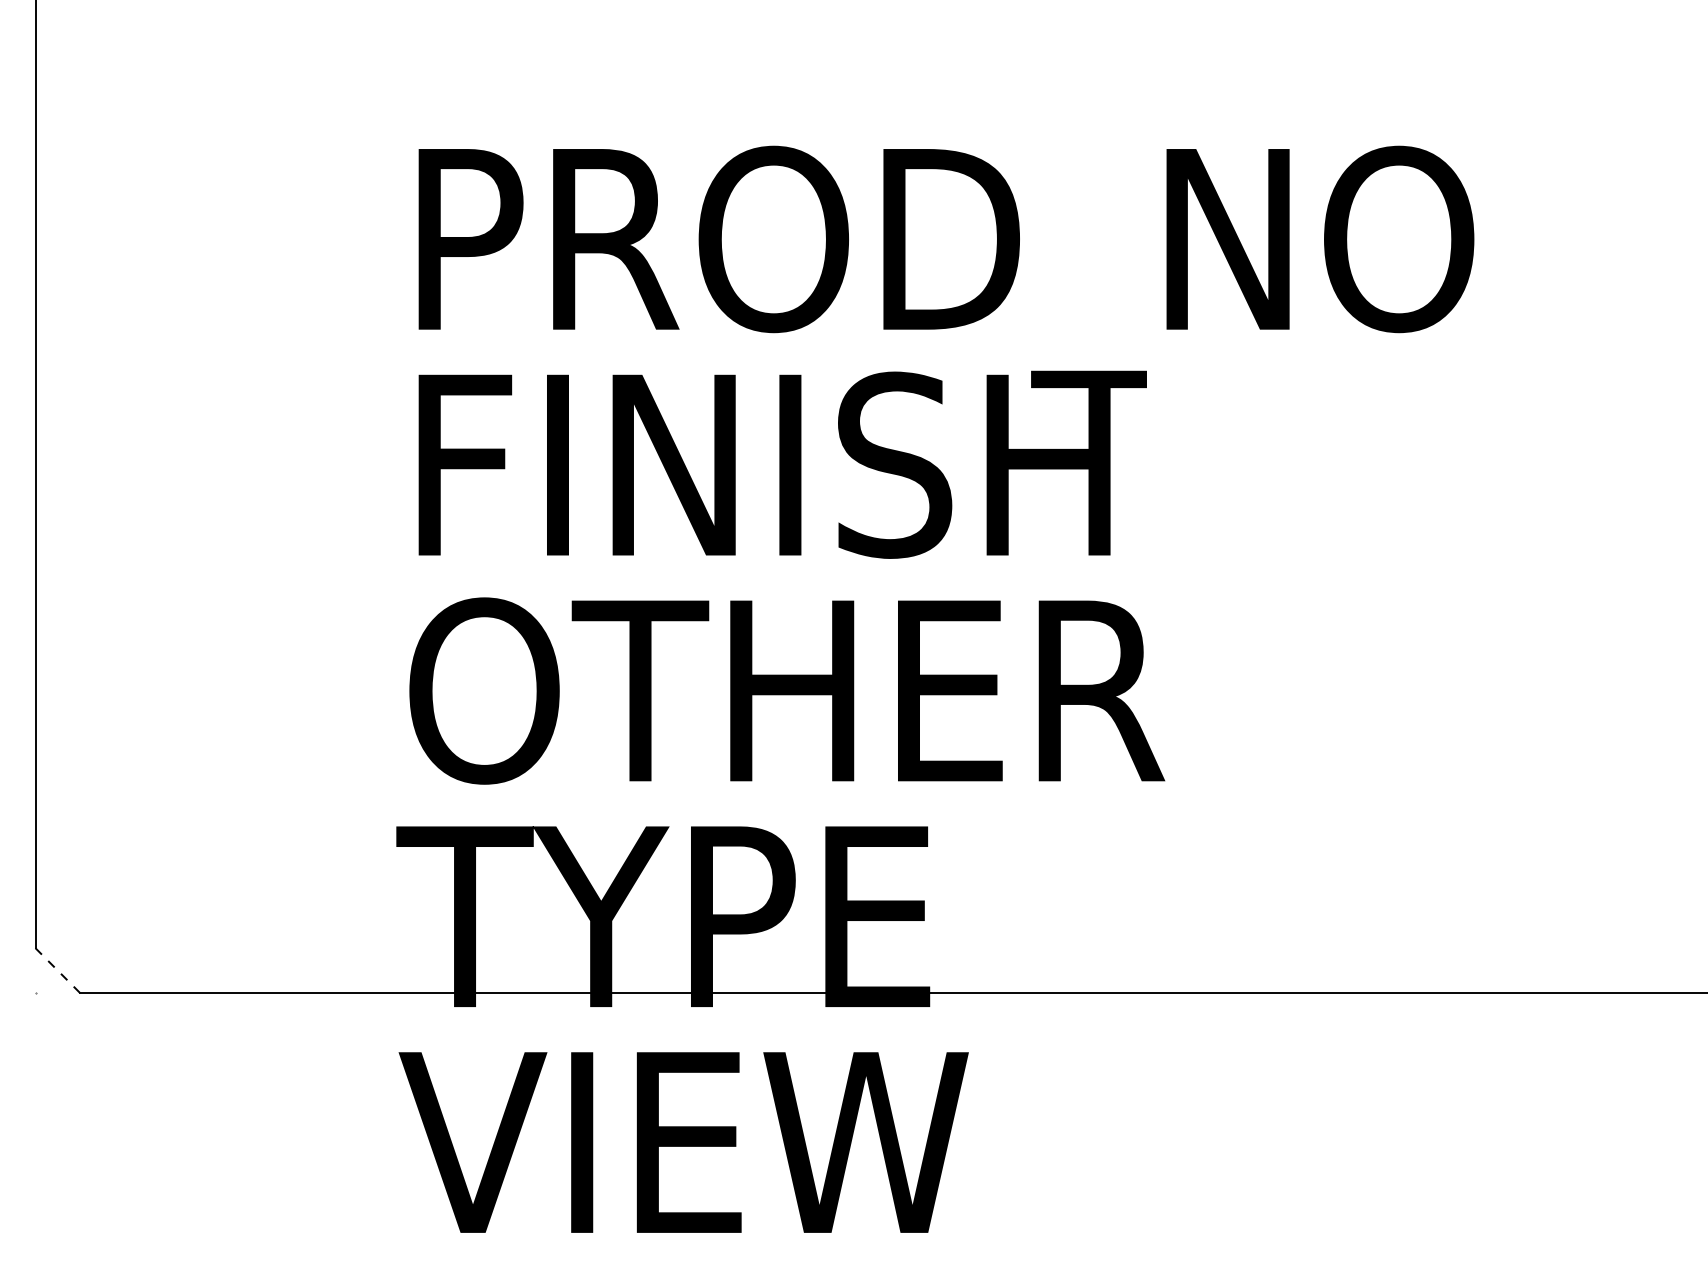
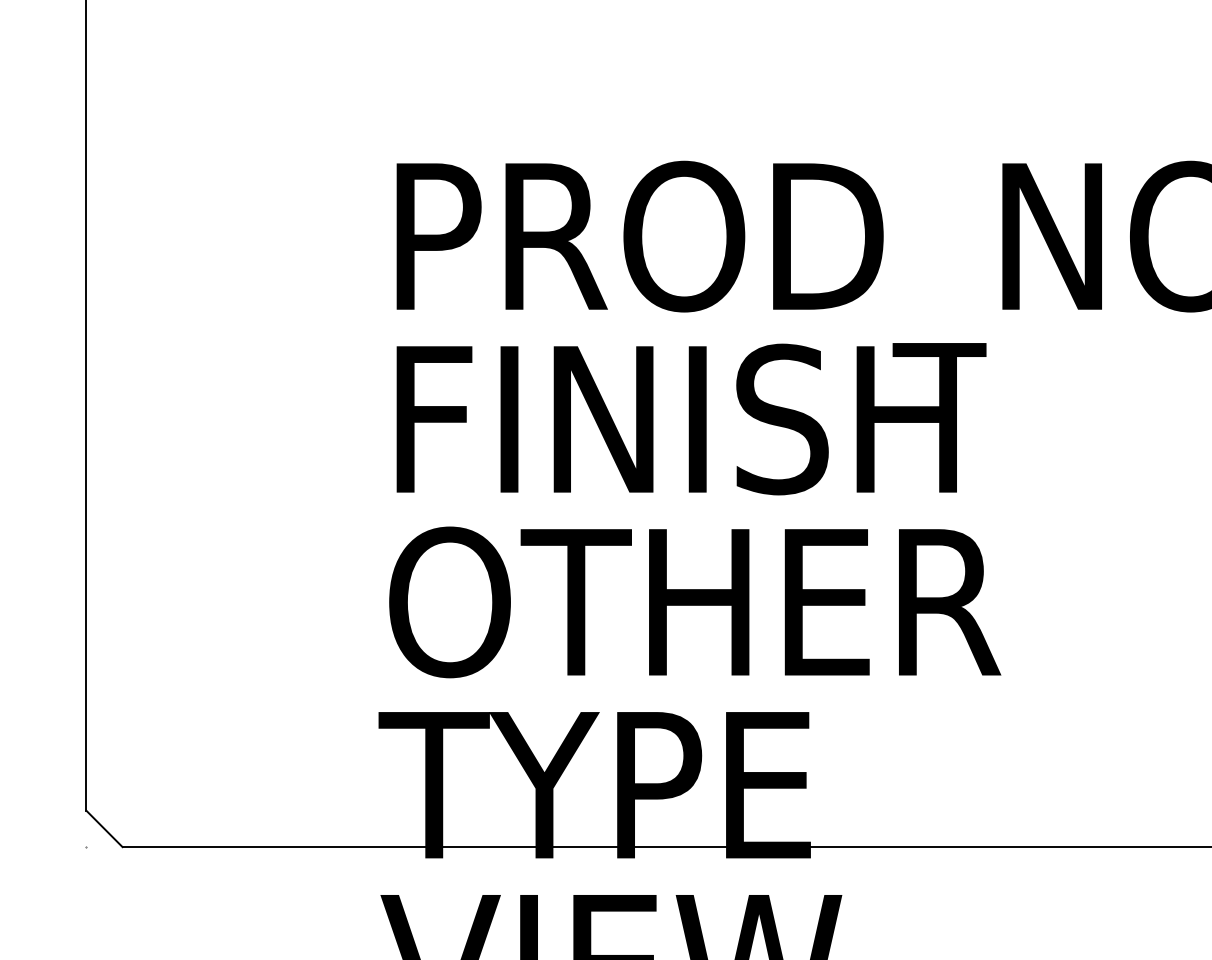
line: (57, 970) -> (104, 828), dashed -> solid

